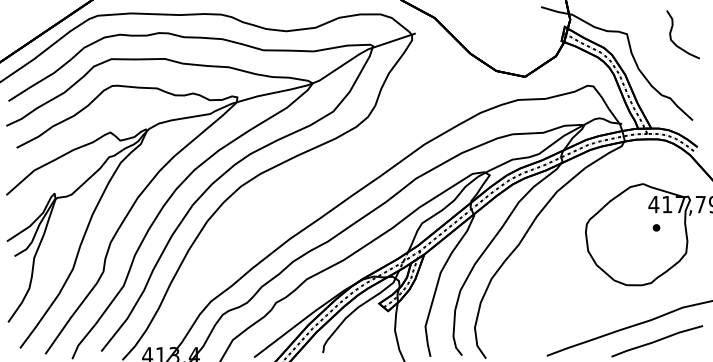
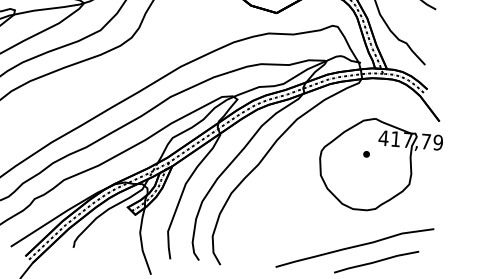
part: (656, 227) -> (366, 154), moved

